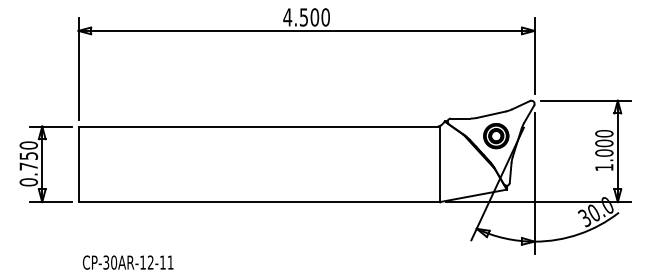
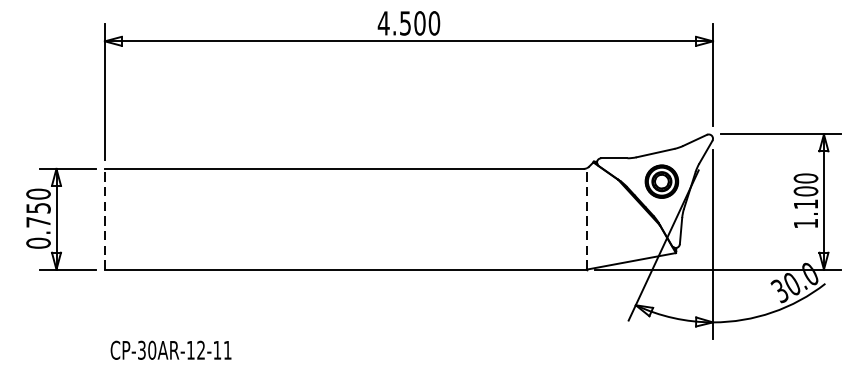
text: (604, 152) -> (806, 203), 1.000 -> 1.100
line: (440, 163) -> (587, 218), solid -> dashed
line: (78, 164) -> (104, 219), solid -> dashed

